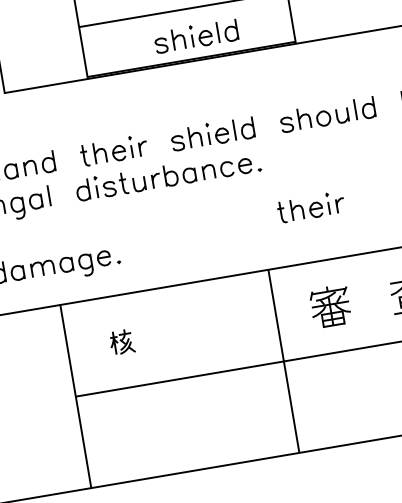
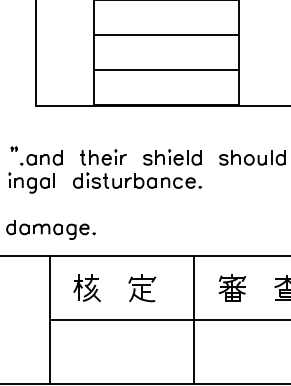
part: (196, 36) -> (172, 89), removed
part: (310, 207) -> (230, 218), removed
part: (201, 329) -> (142, 288), added
part: (121, 342) -> (86, 288), size x1.67

